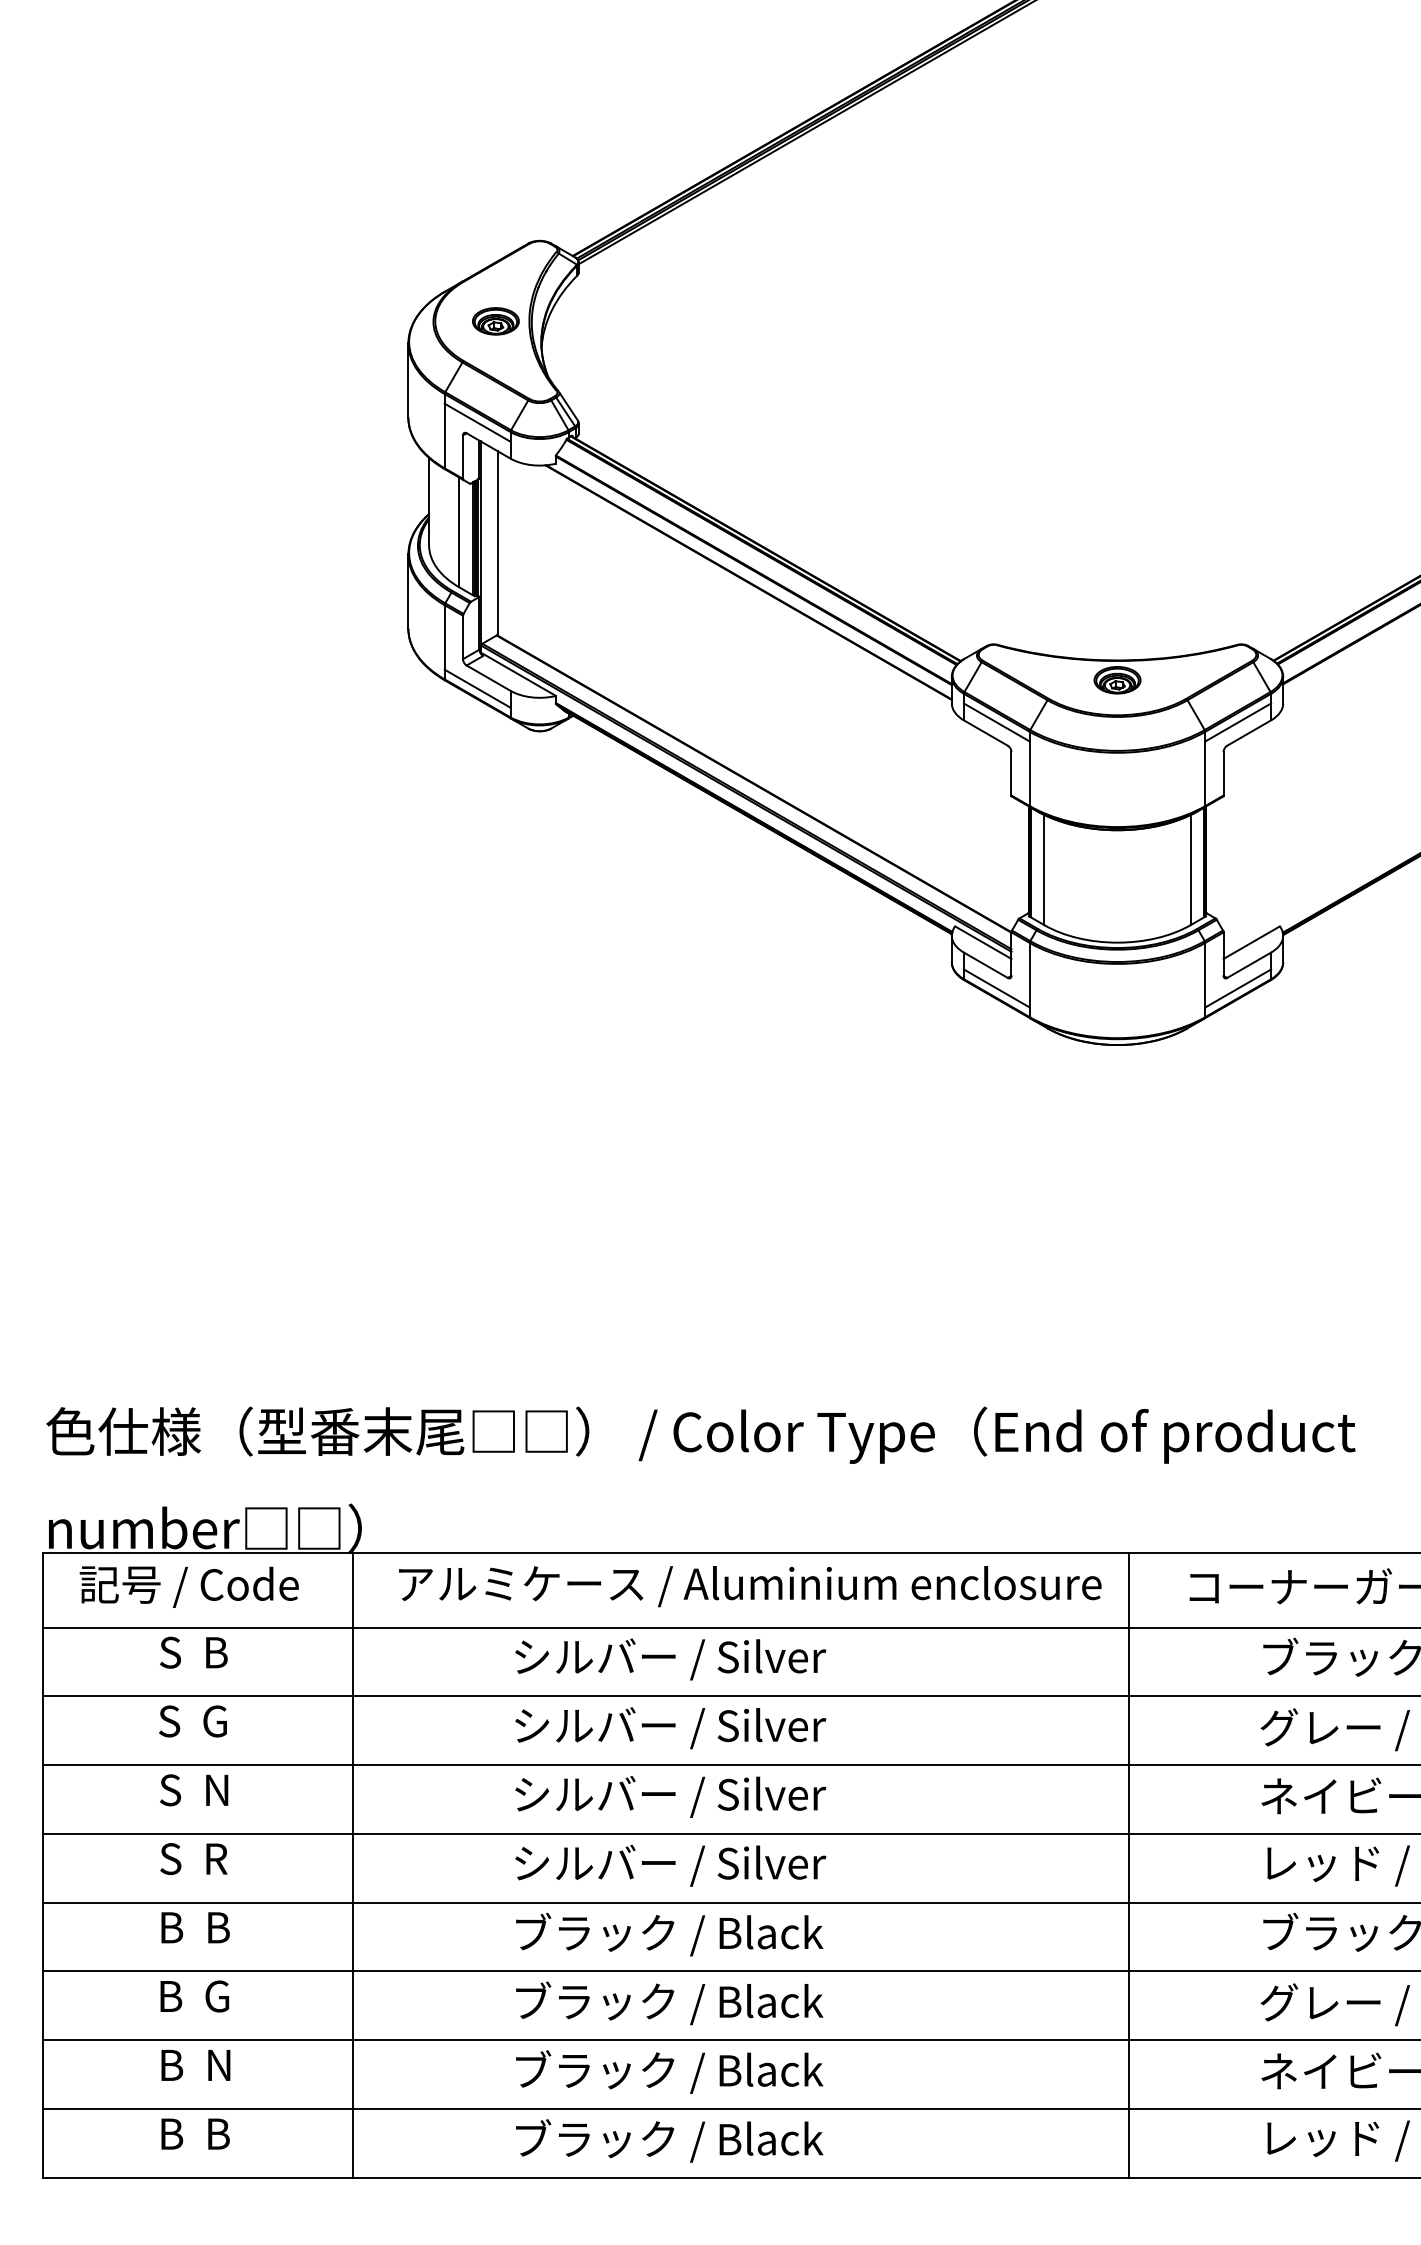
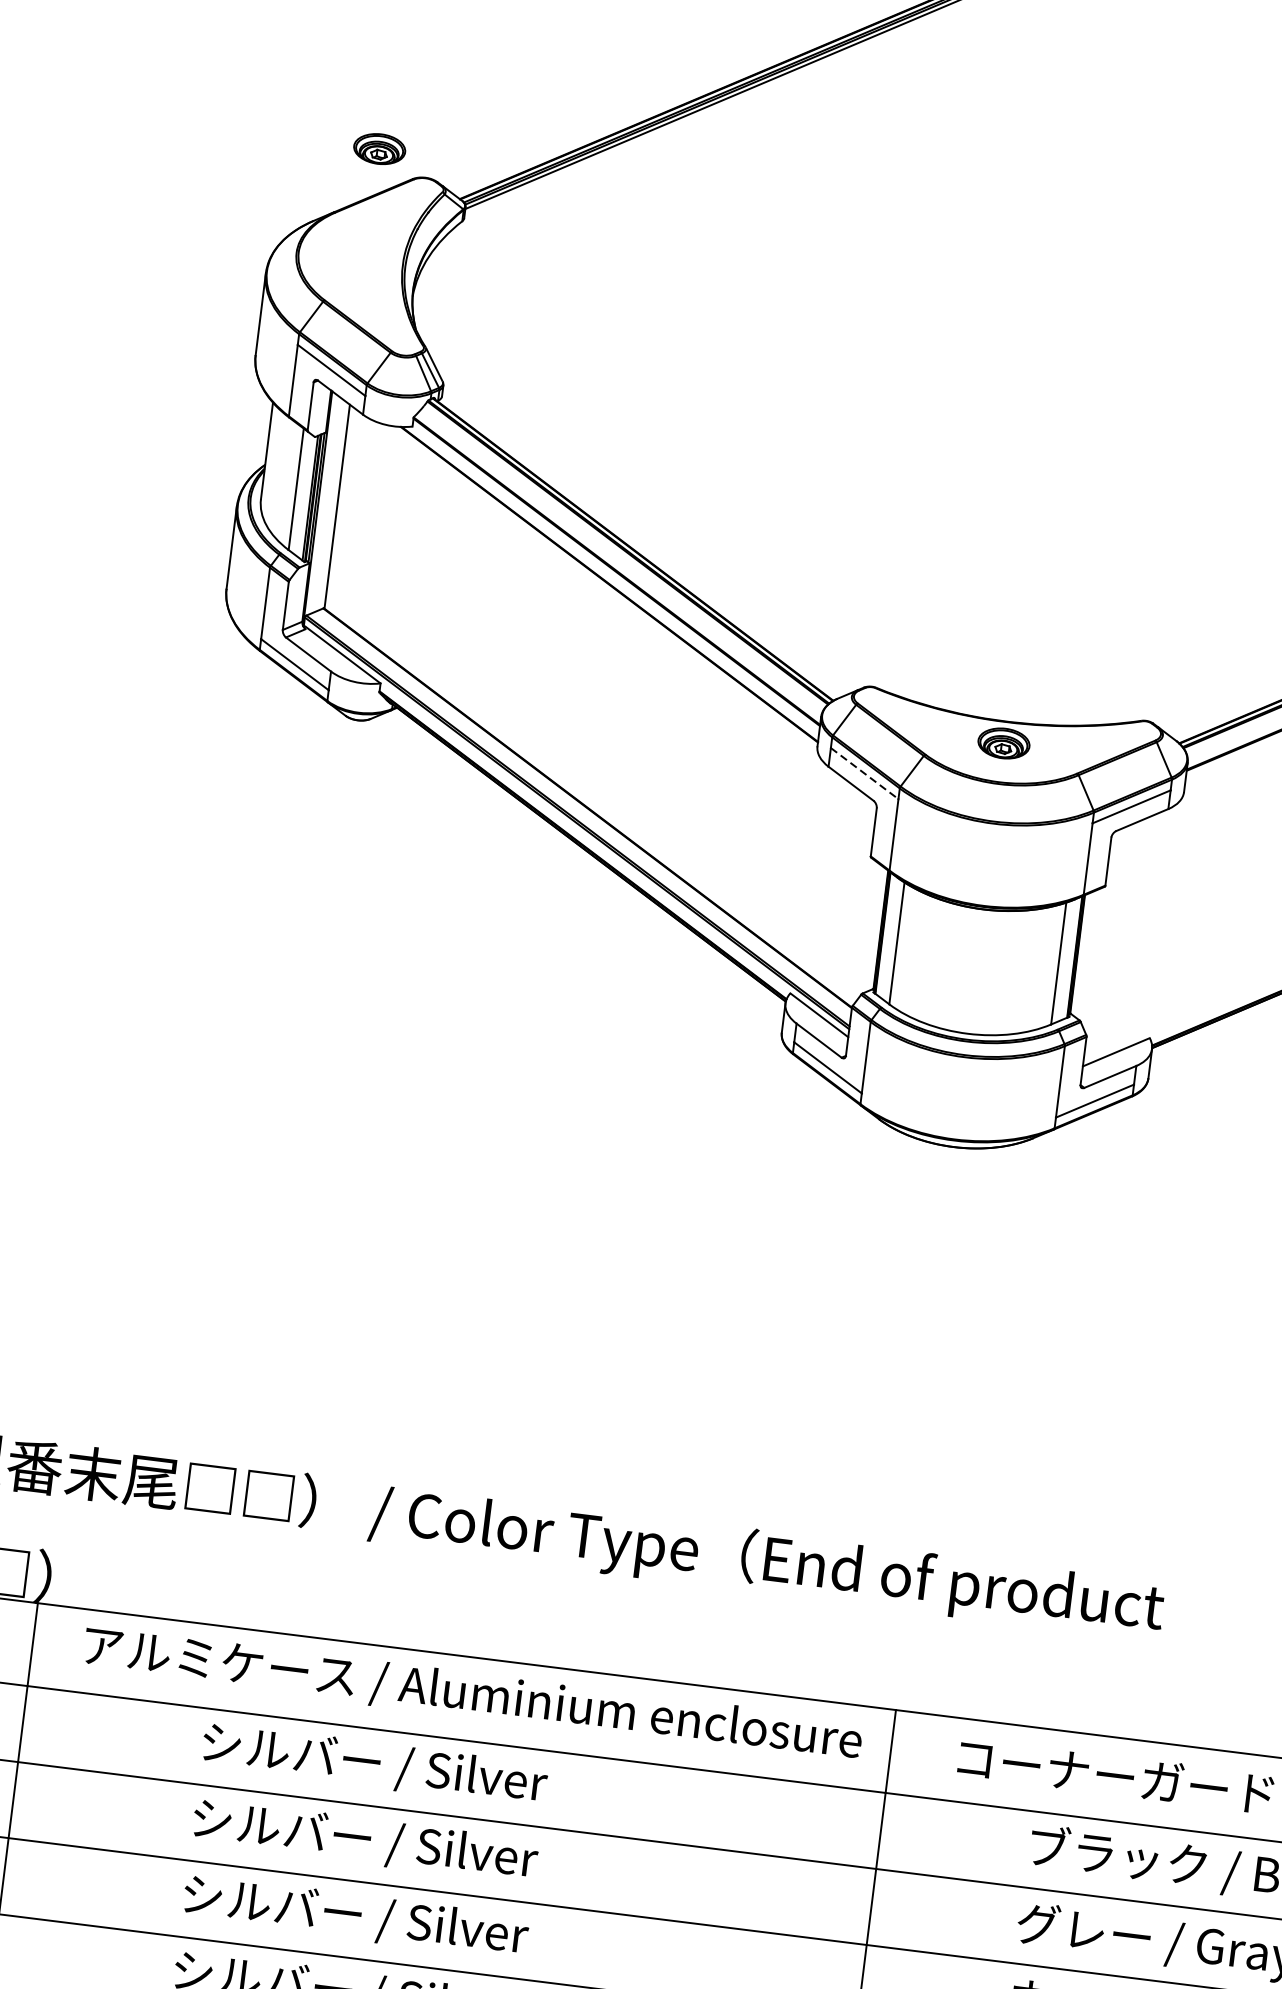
part: (495, 321) -> (379, 149), moved
line: (996, 722) -> (864, 773), solid -> dashed

